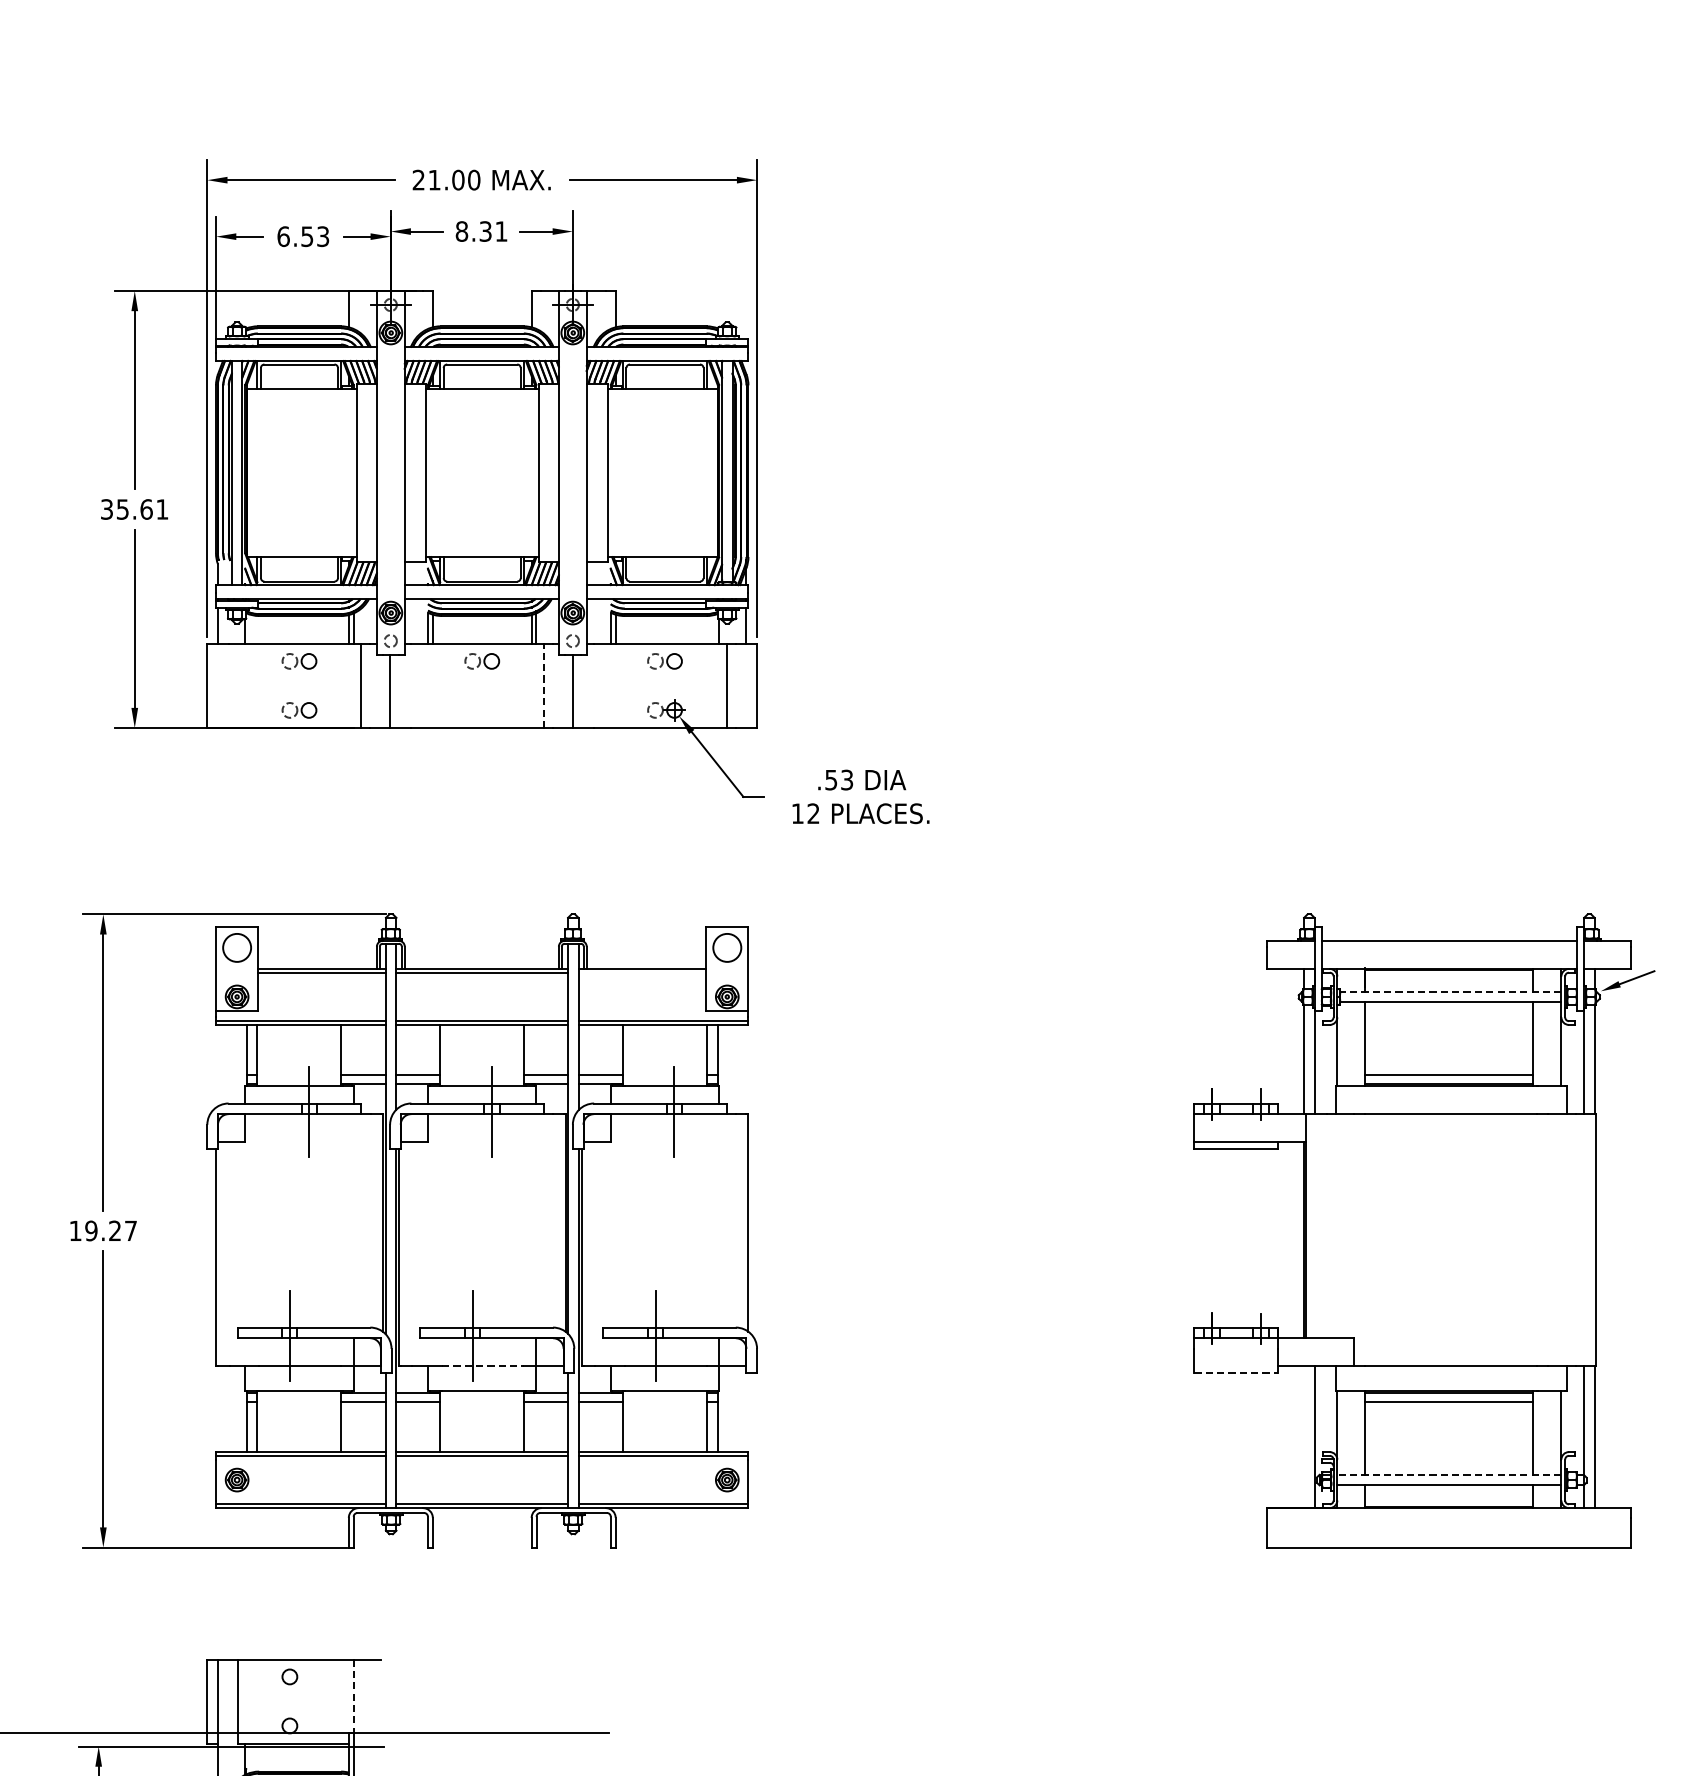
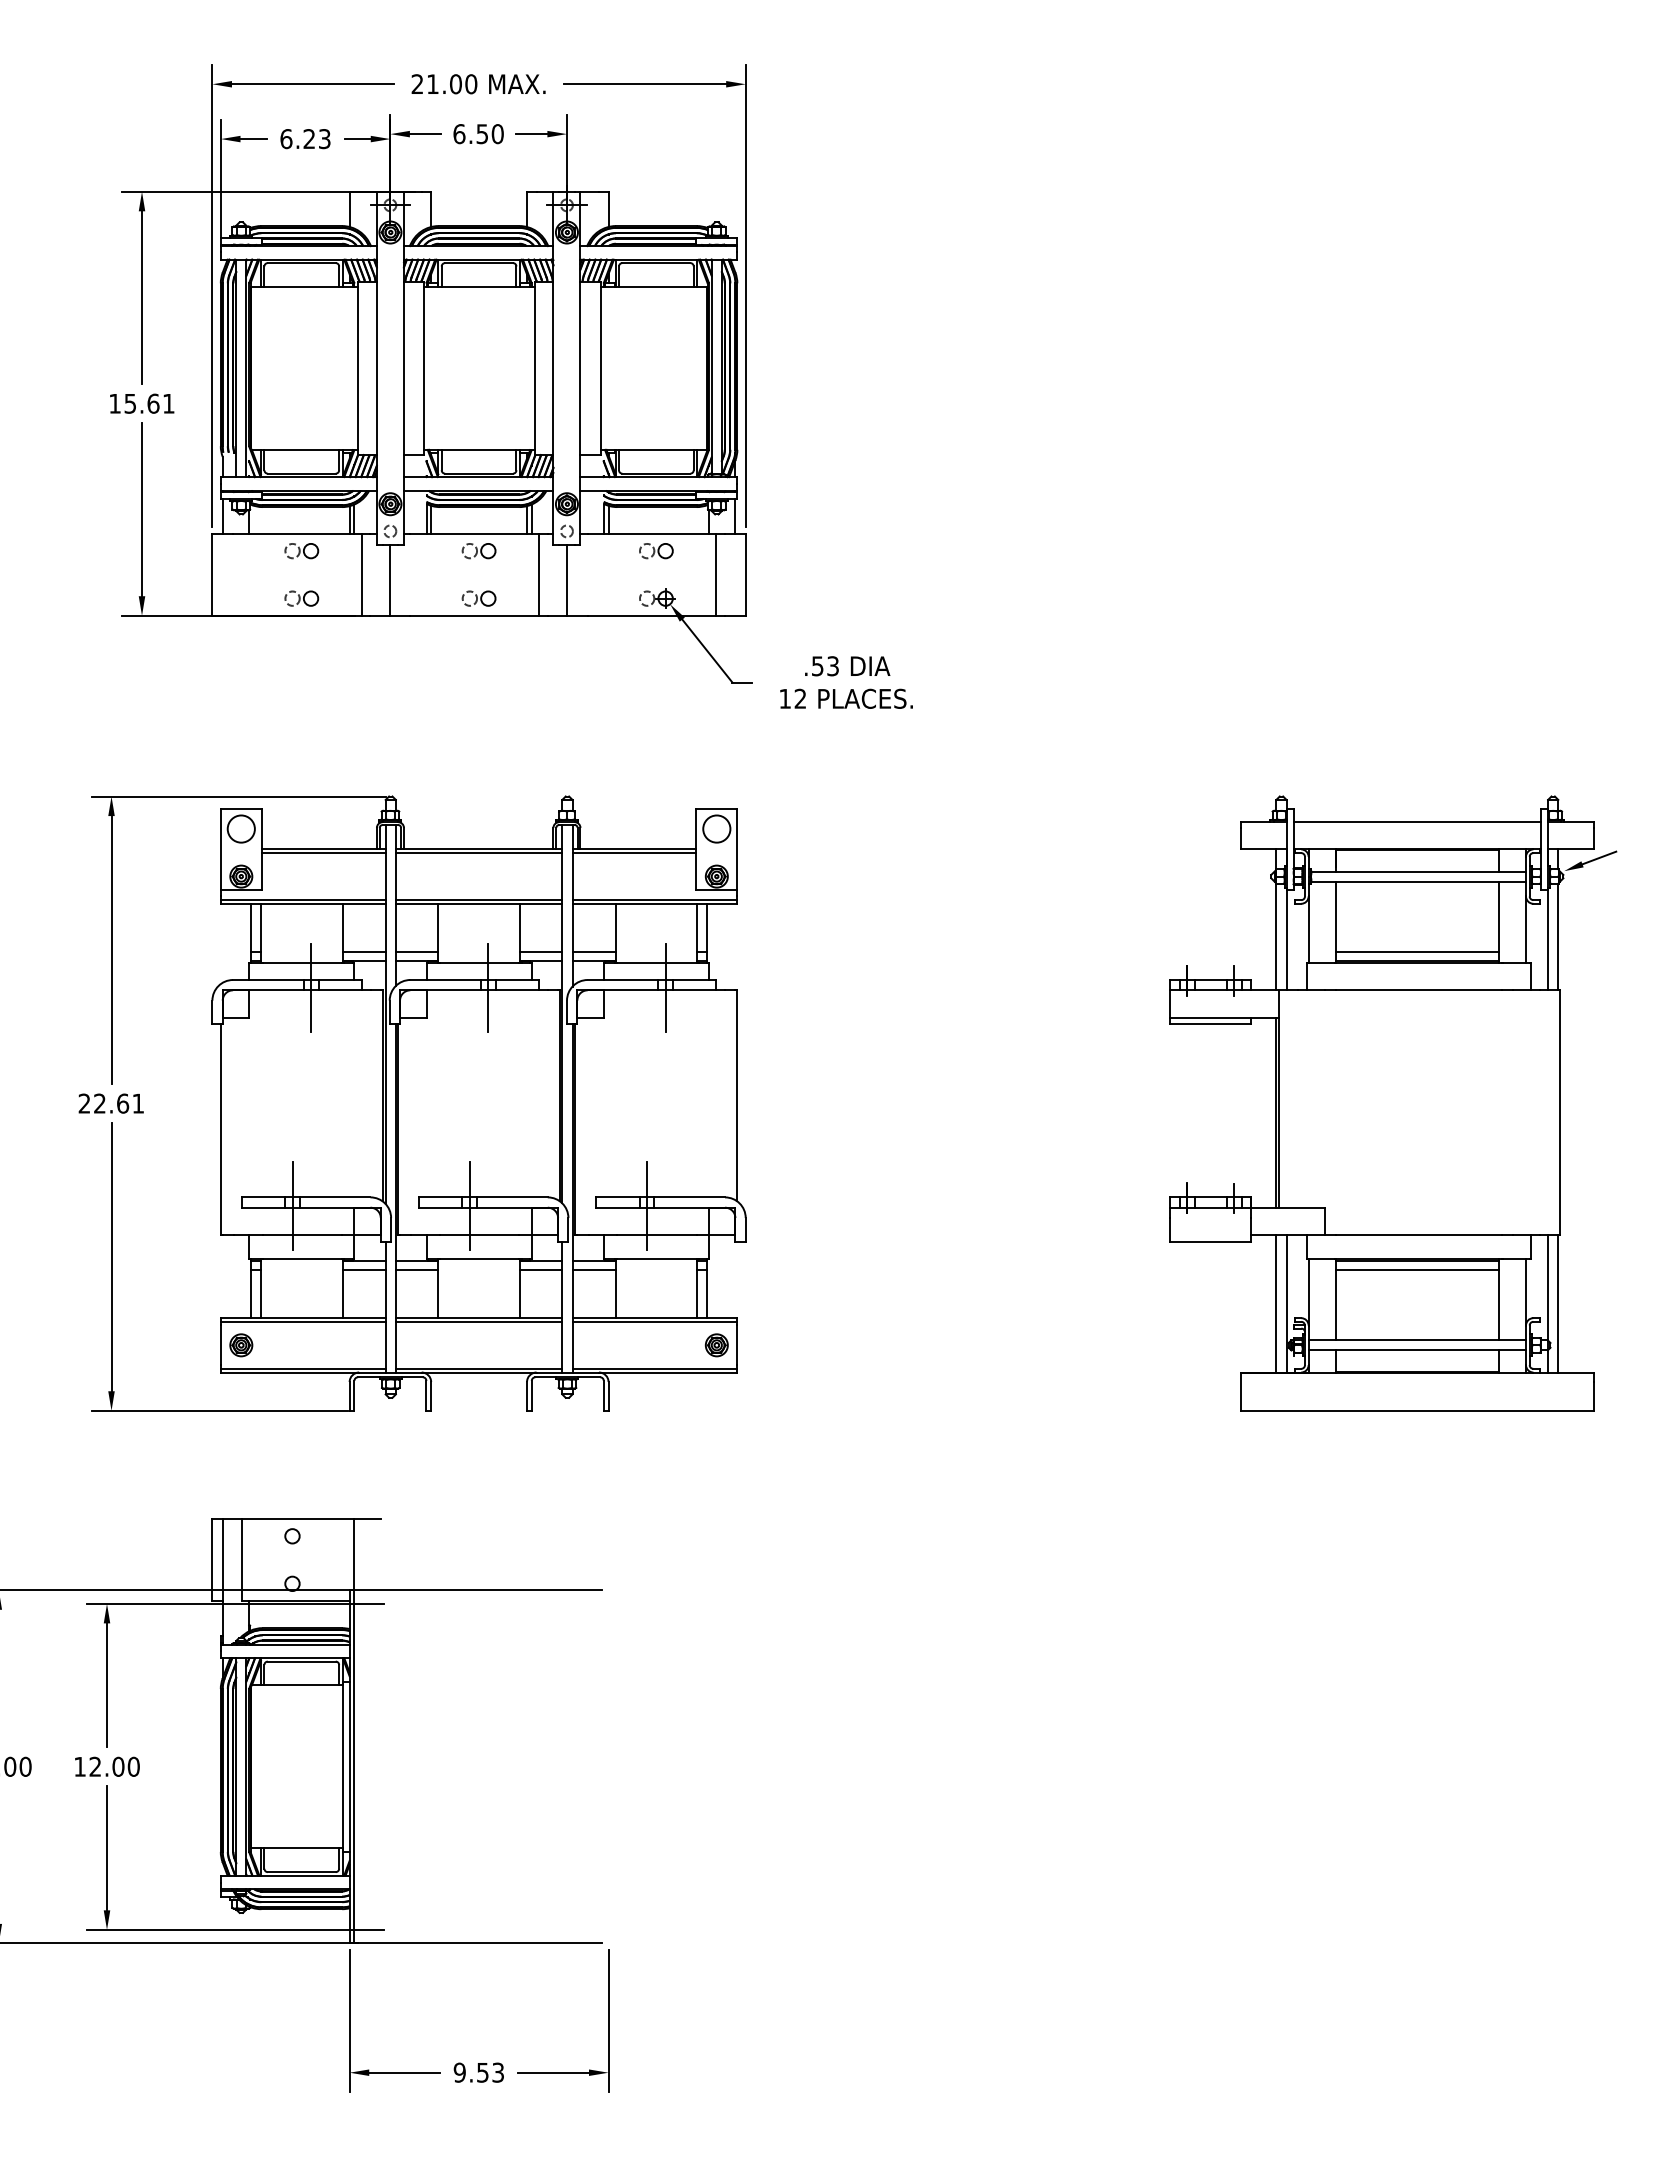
text: (481, 231) -> (478, 134), 8.31 -> 6.50
text: (306, 237) -> (308, 139), 6.53 -> 6.23
text: (106, 509) -> (114, 403), 35.61 -> 15.61
line: (544, 686) -> (539, 575), dashed -> solid
part: (481, 710) -> (478, 598), added
line: (642, 973) -> (634, 853), added
line: (1450, 991) -> (1418, 871), dashed -> solid
text: (102, 1230) -> (110, 1103), 19.27 -> 22.61
line: (482, 1365) -> (479, 1234), dashed -> solid
line: (1236, 1373) -> (1210, 1241), dashed -> solid
line: (1304, 1436) -> (1276, 1303), added
line: (1449, 1475) -> (1417, 1340), dashed -> solid
line: (353, 1696) -> (354, 1555), dashed -> solid

